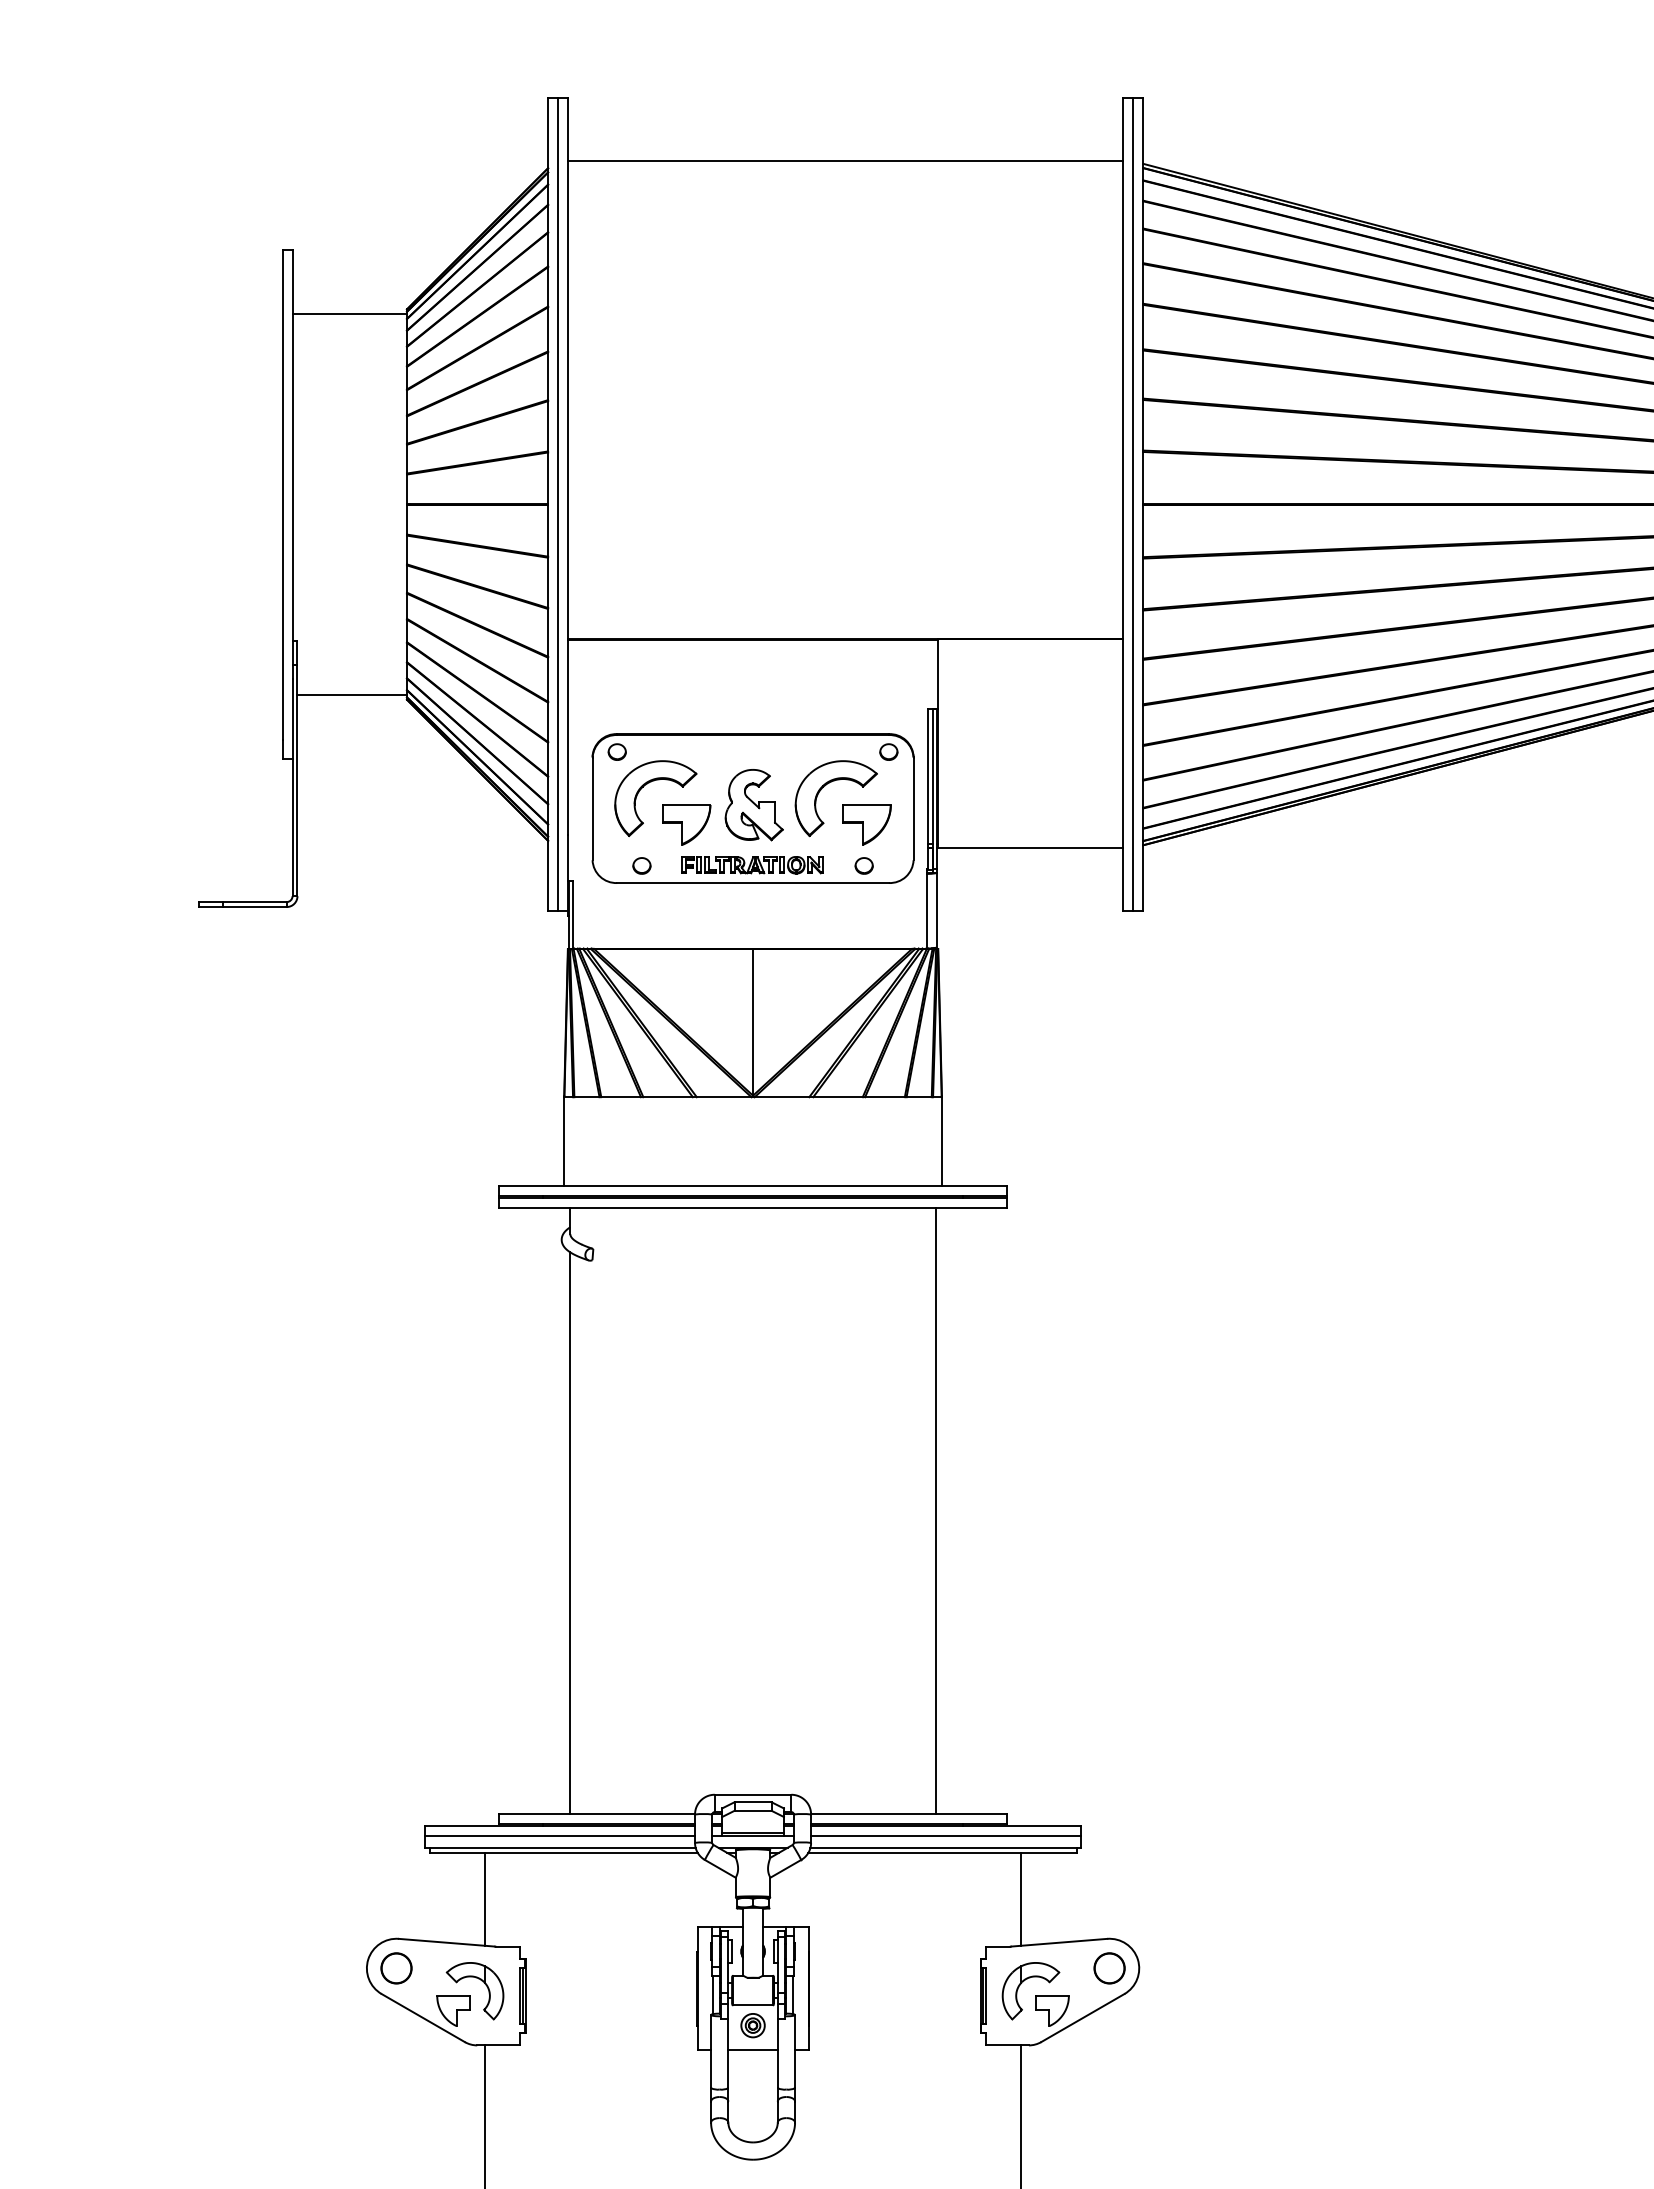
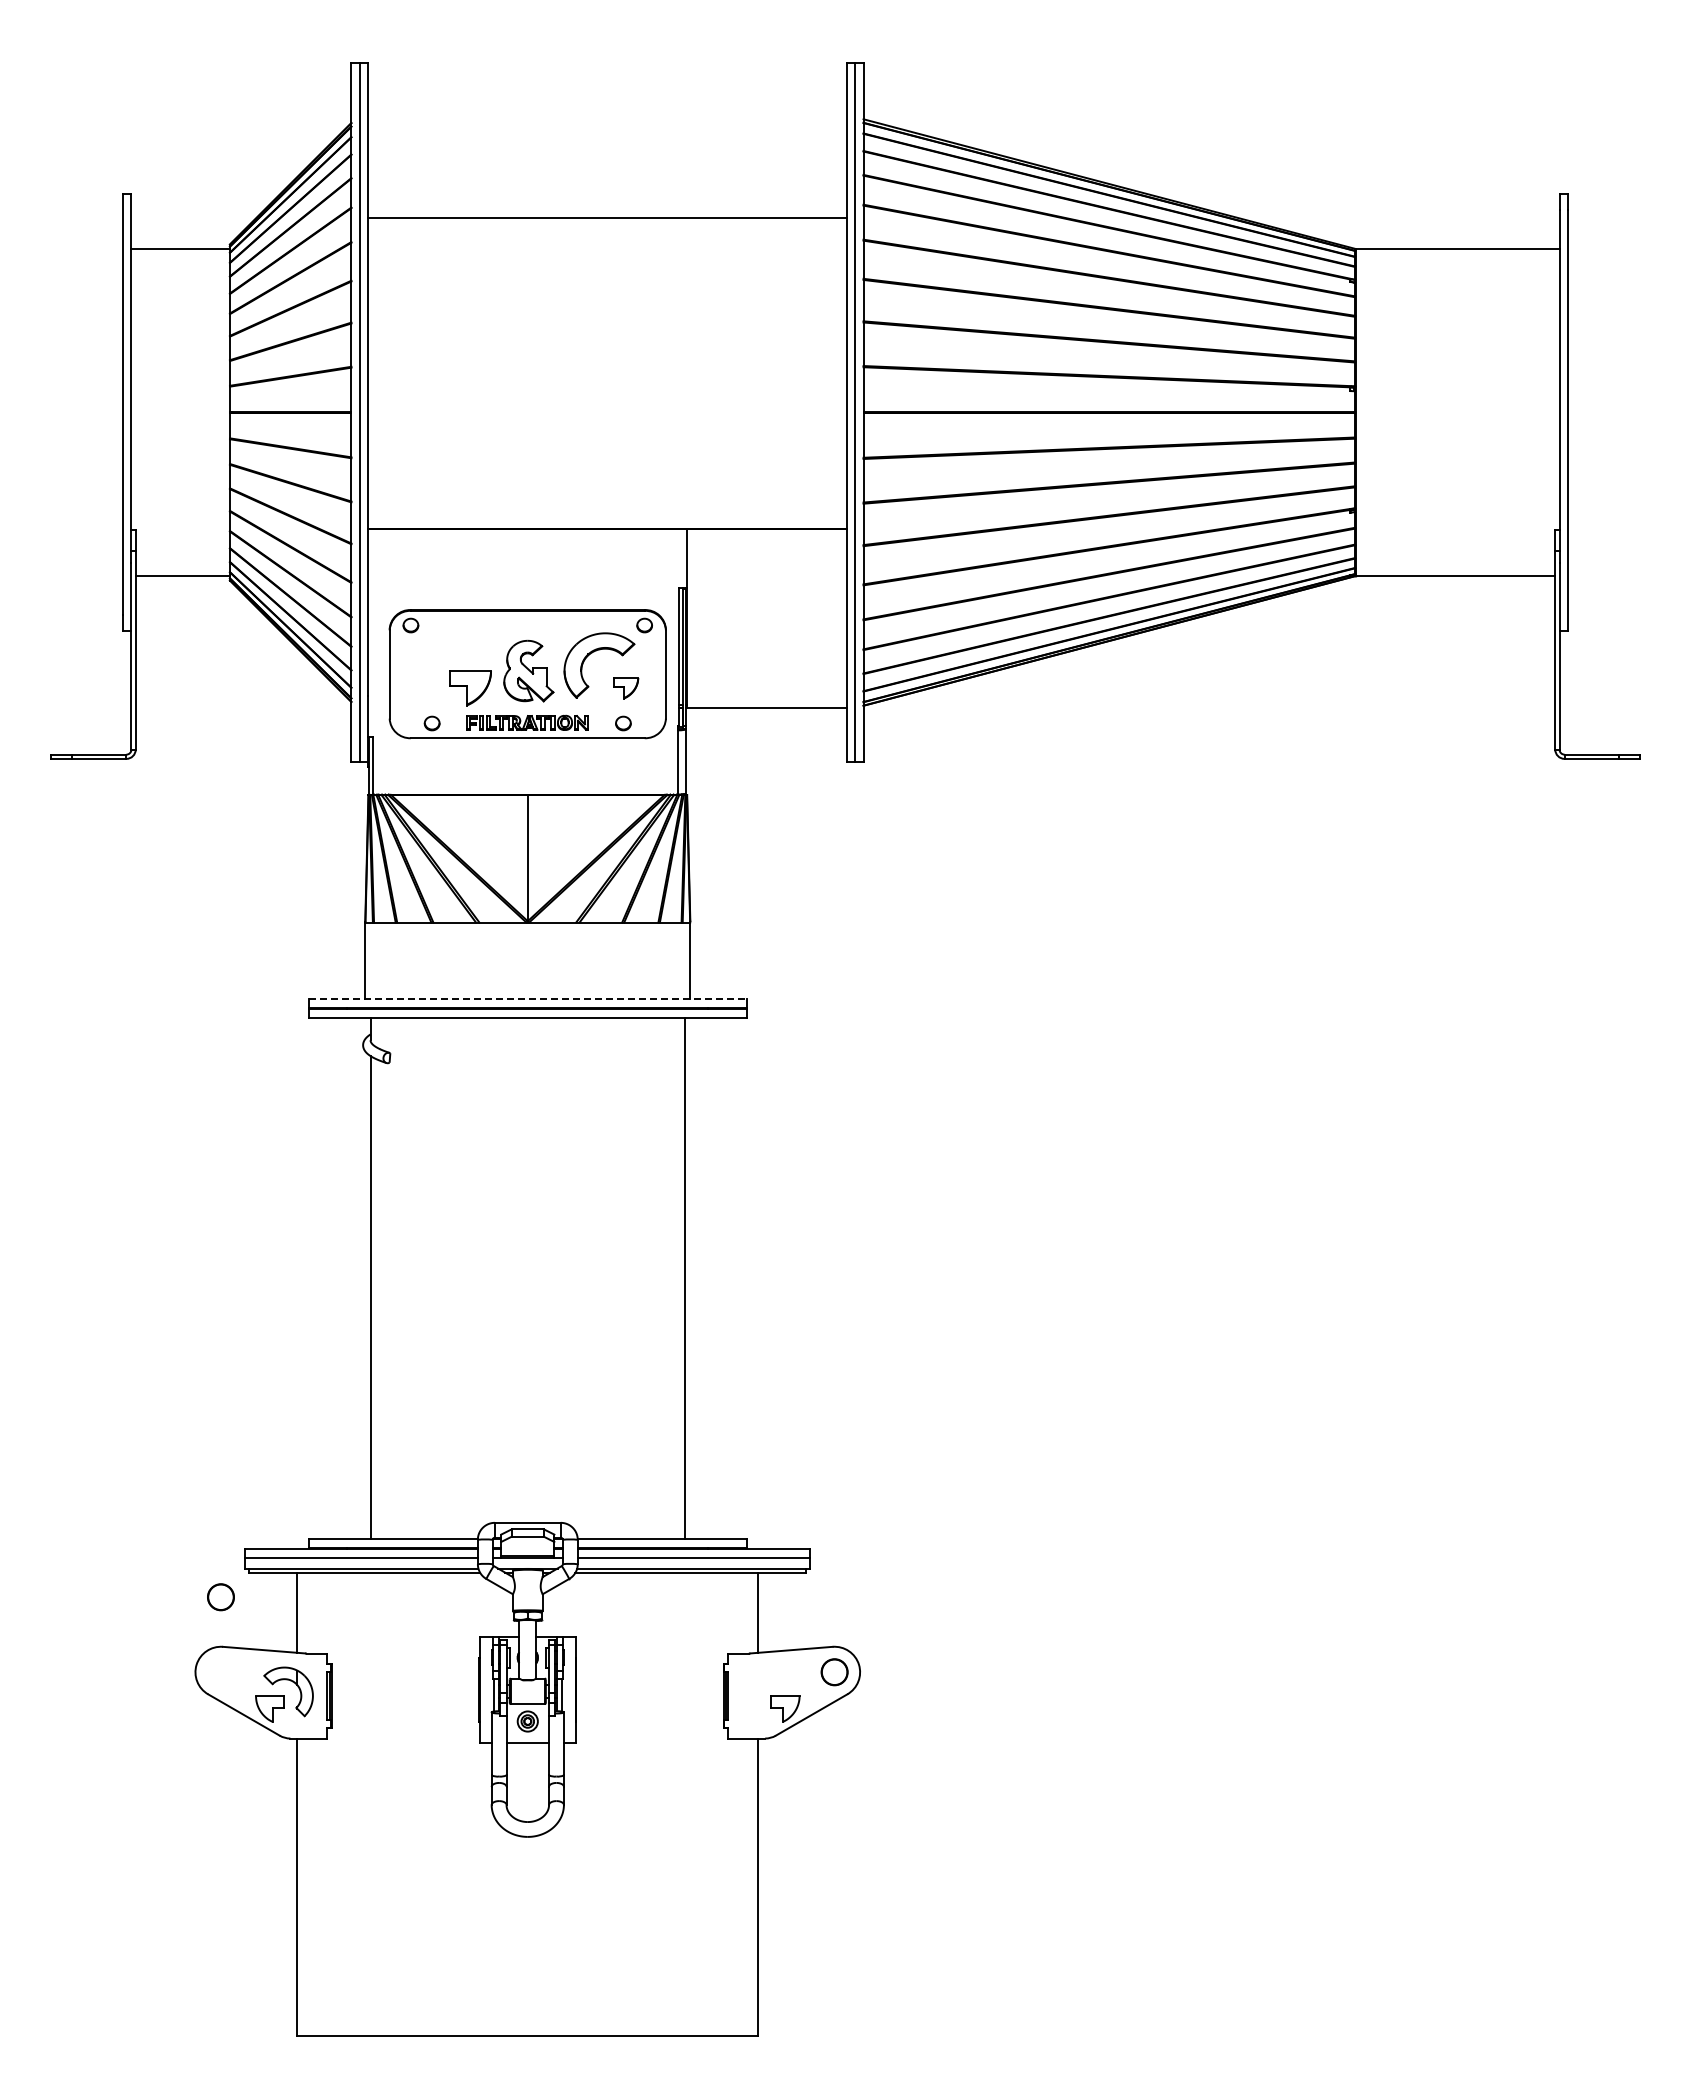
line: (845, 161) -> (607, 218), moved
part: (648, 784) -> (437, 653), removed
part: (866, 825) -> (625, 688), size x0.6
line: (752, 1186) -> (527, 999), solid -> dashed
circle: (395, 1968) -> (220, 1597), moved
part: (1023, 1982) -> (760, 1684), removed

